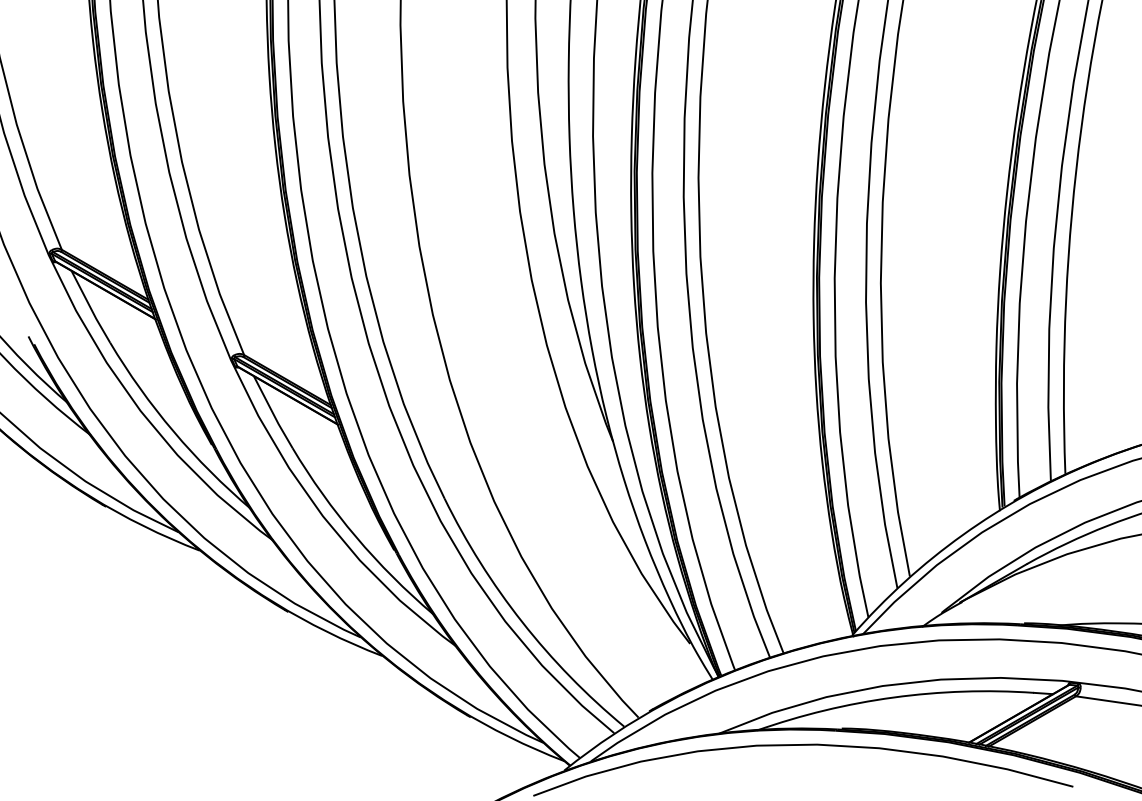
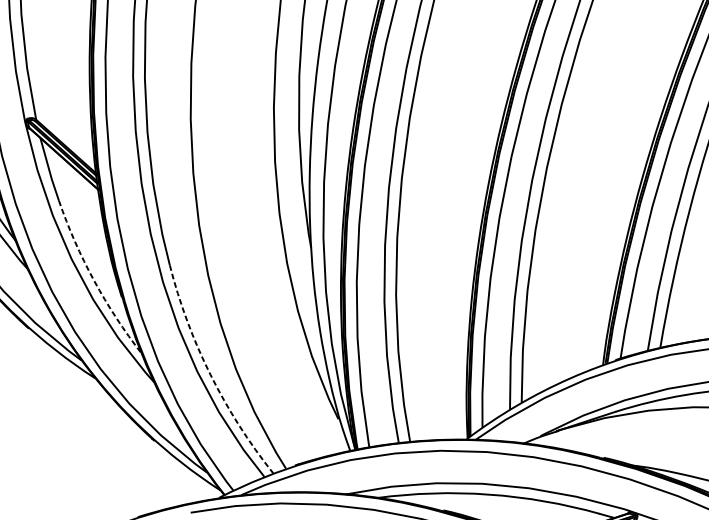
arc: (356, 536) -> (94, 280), solid -> dashed
arc: (522, 622) -> (210, 375), solid -> dashed

